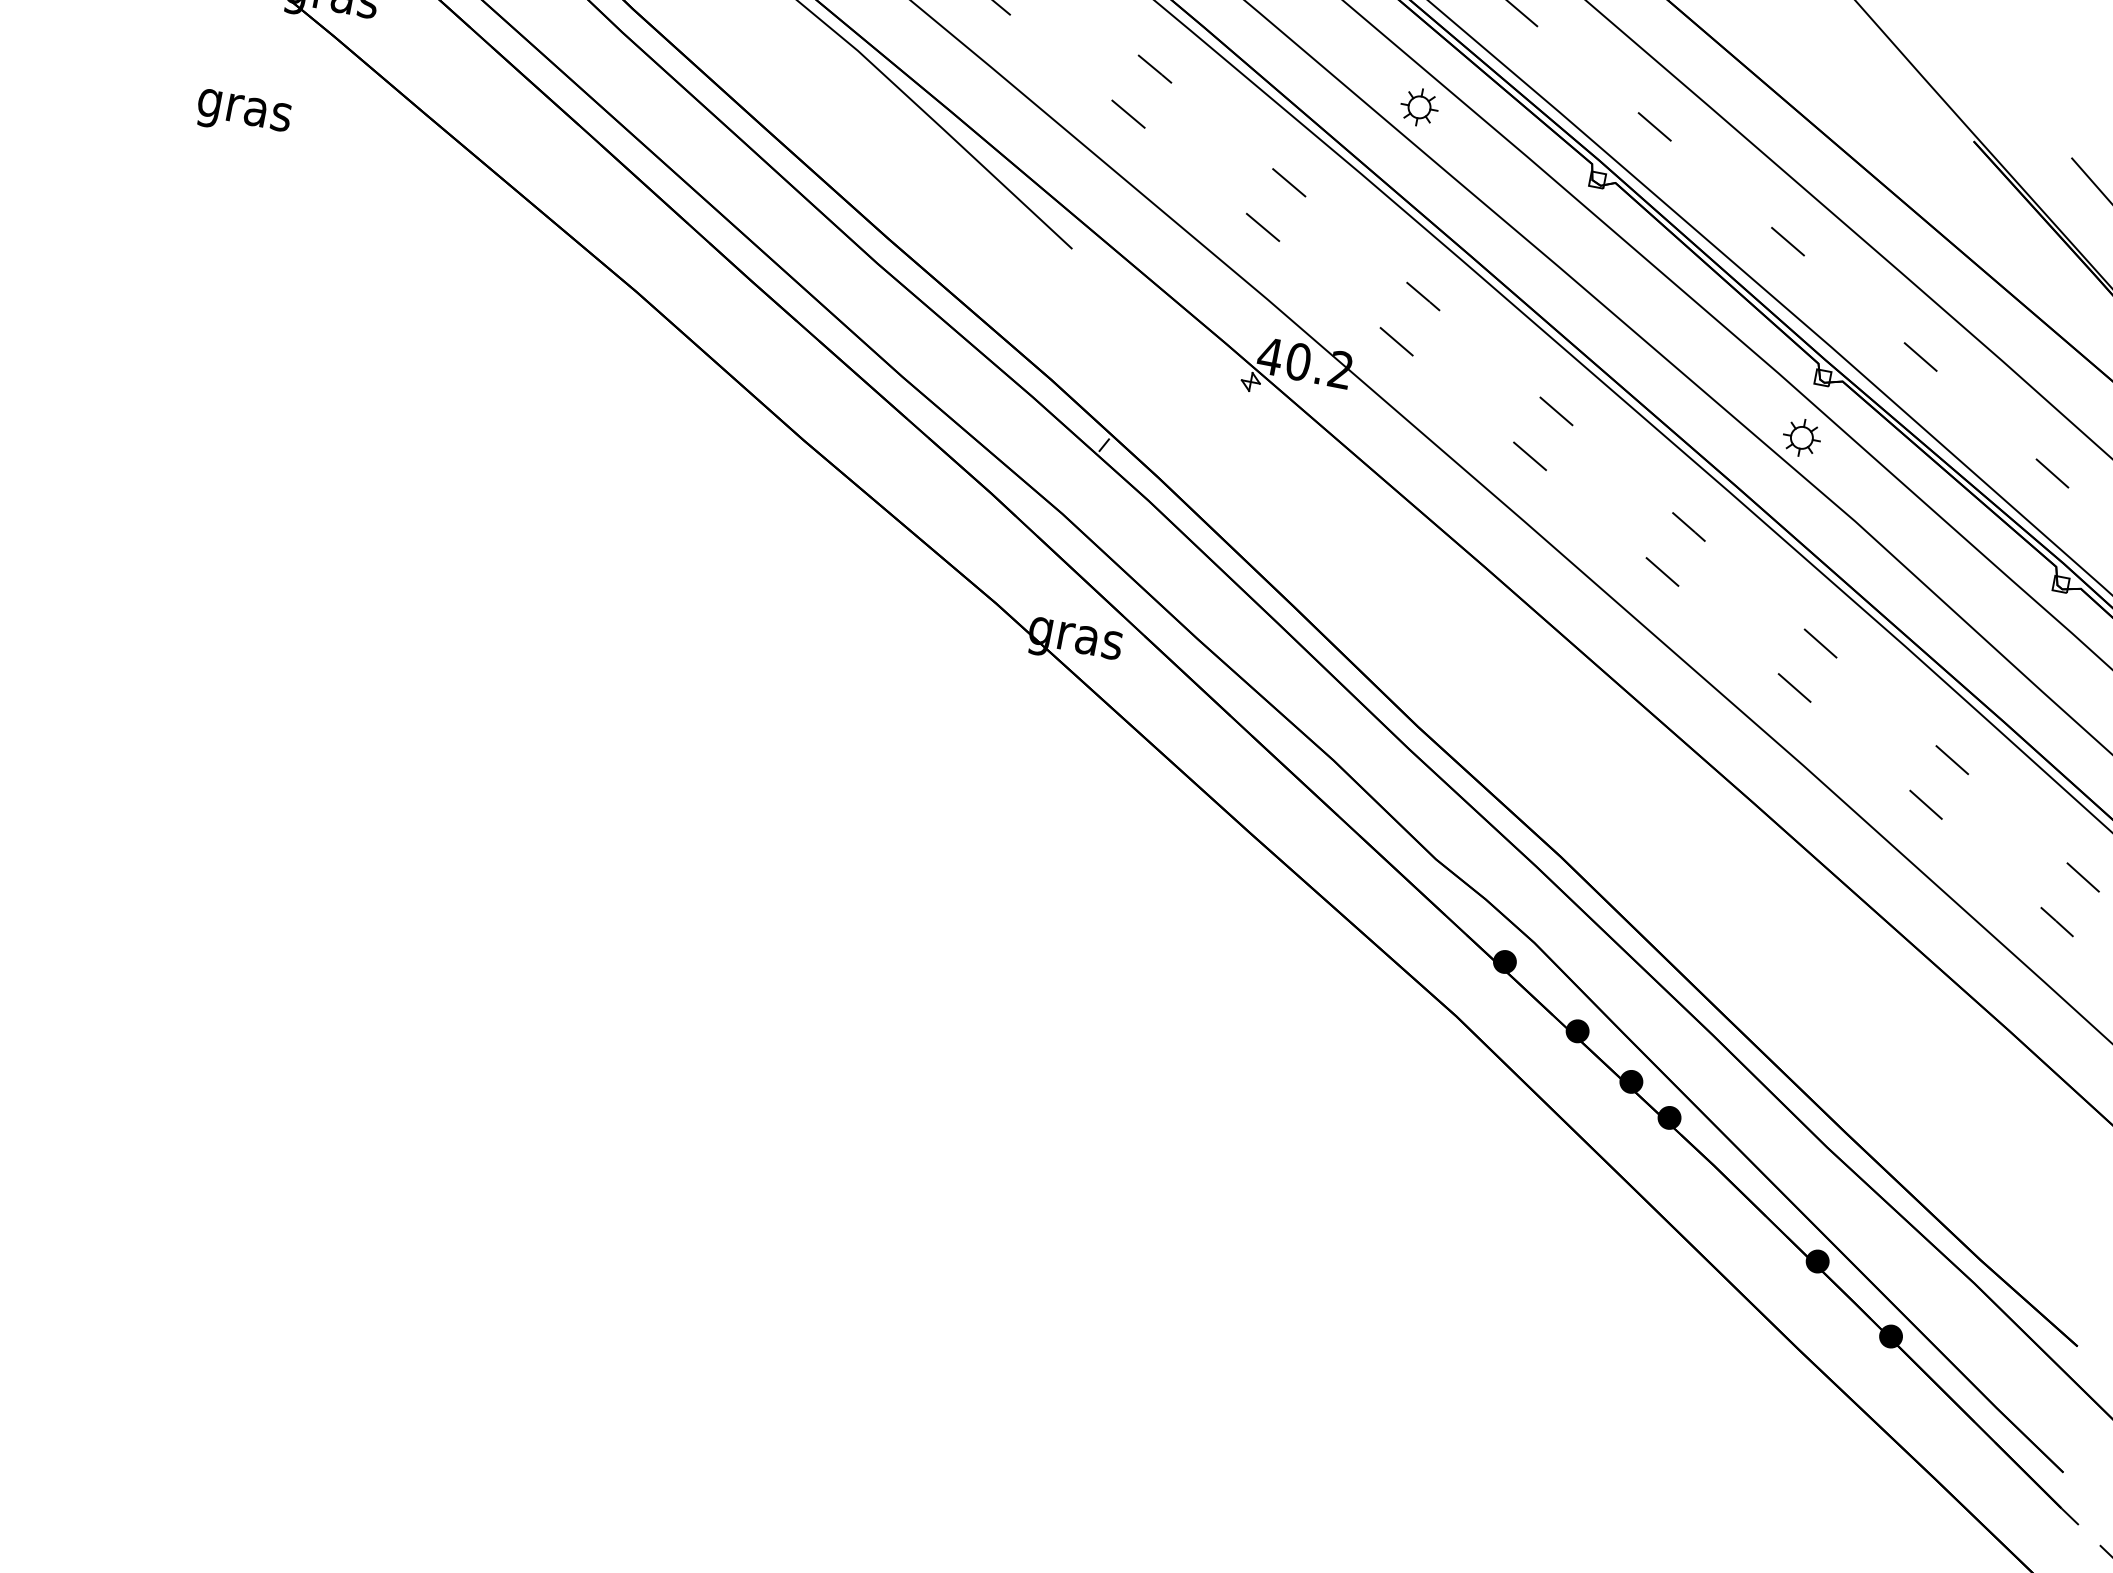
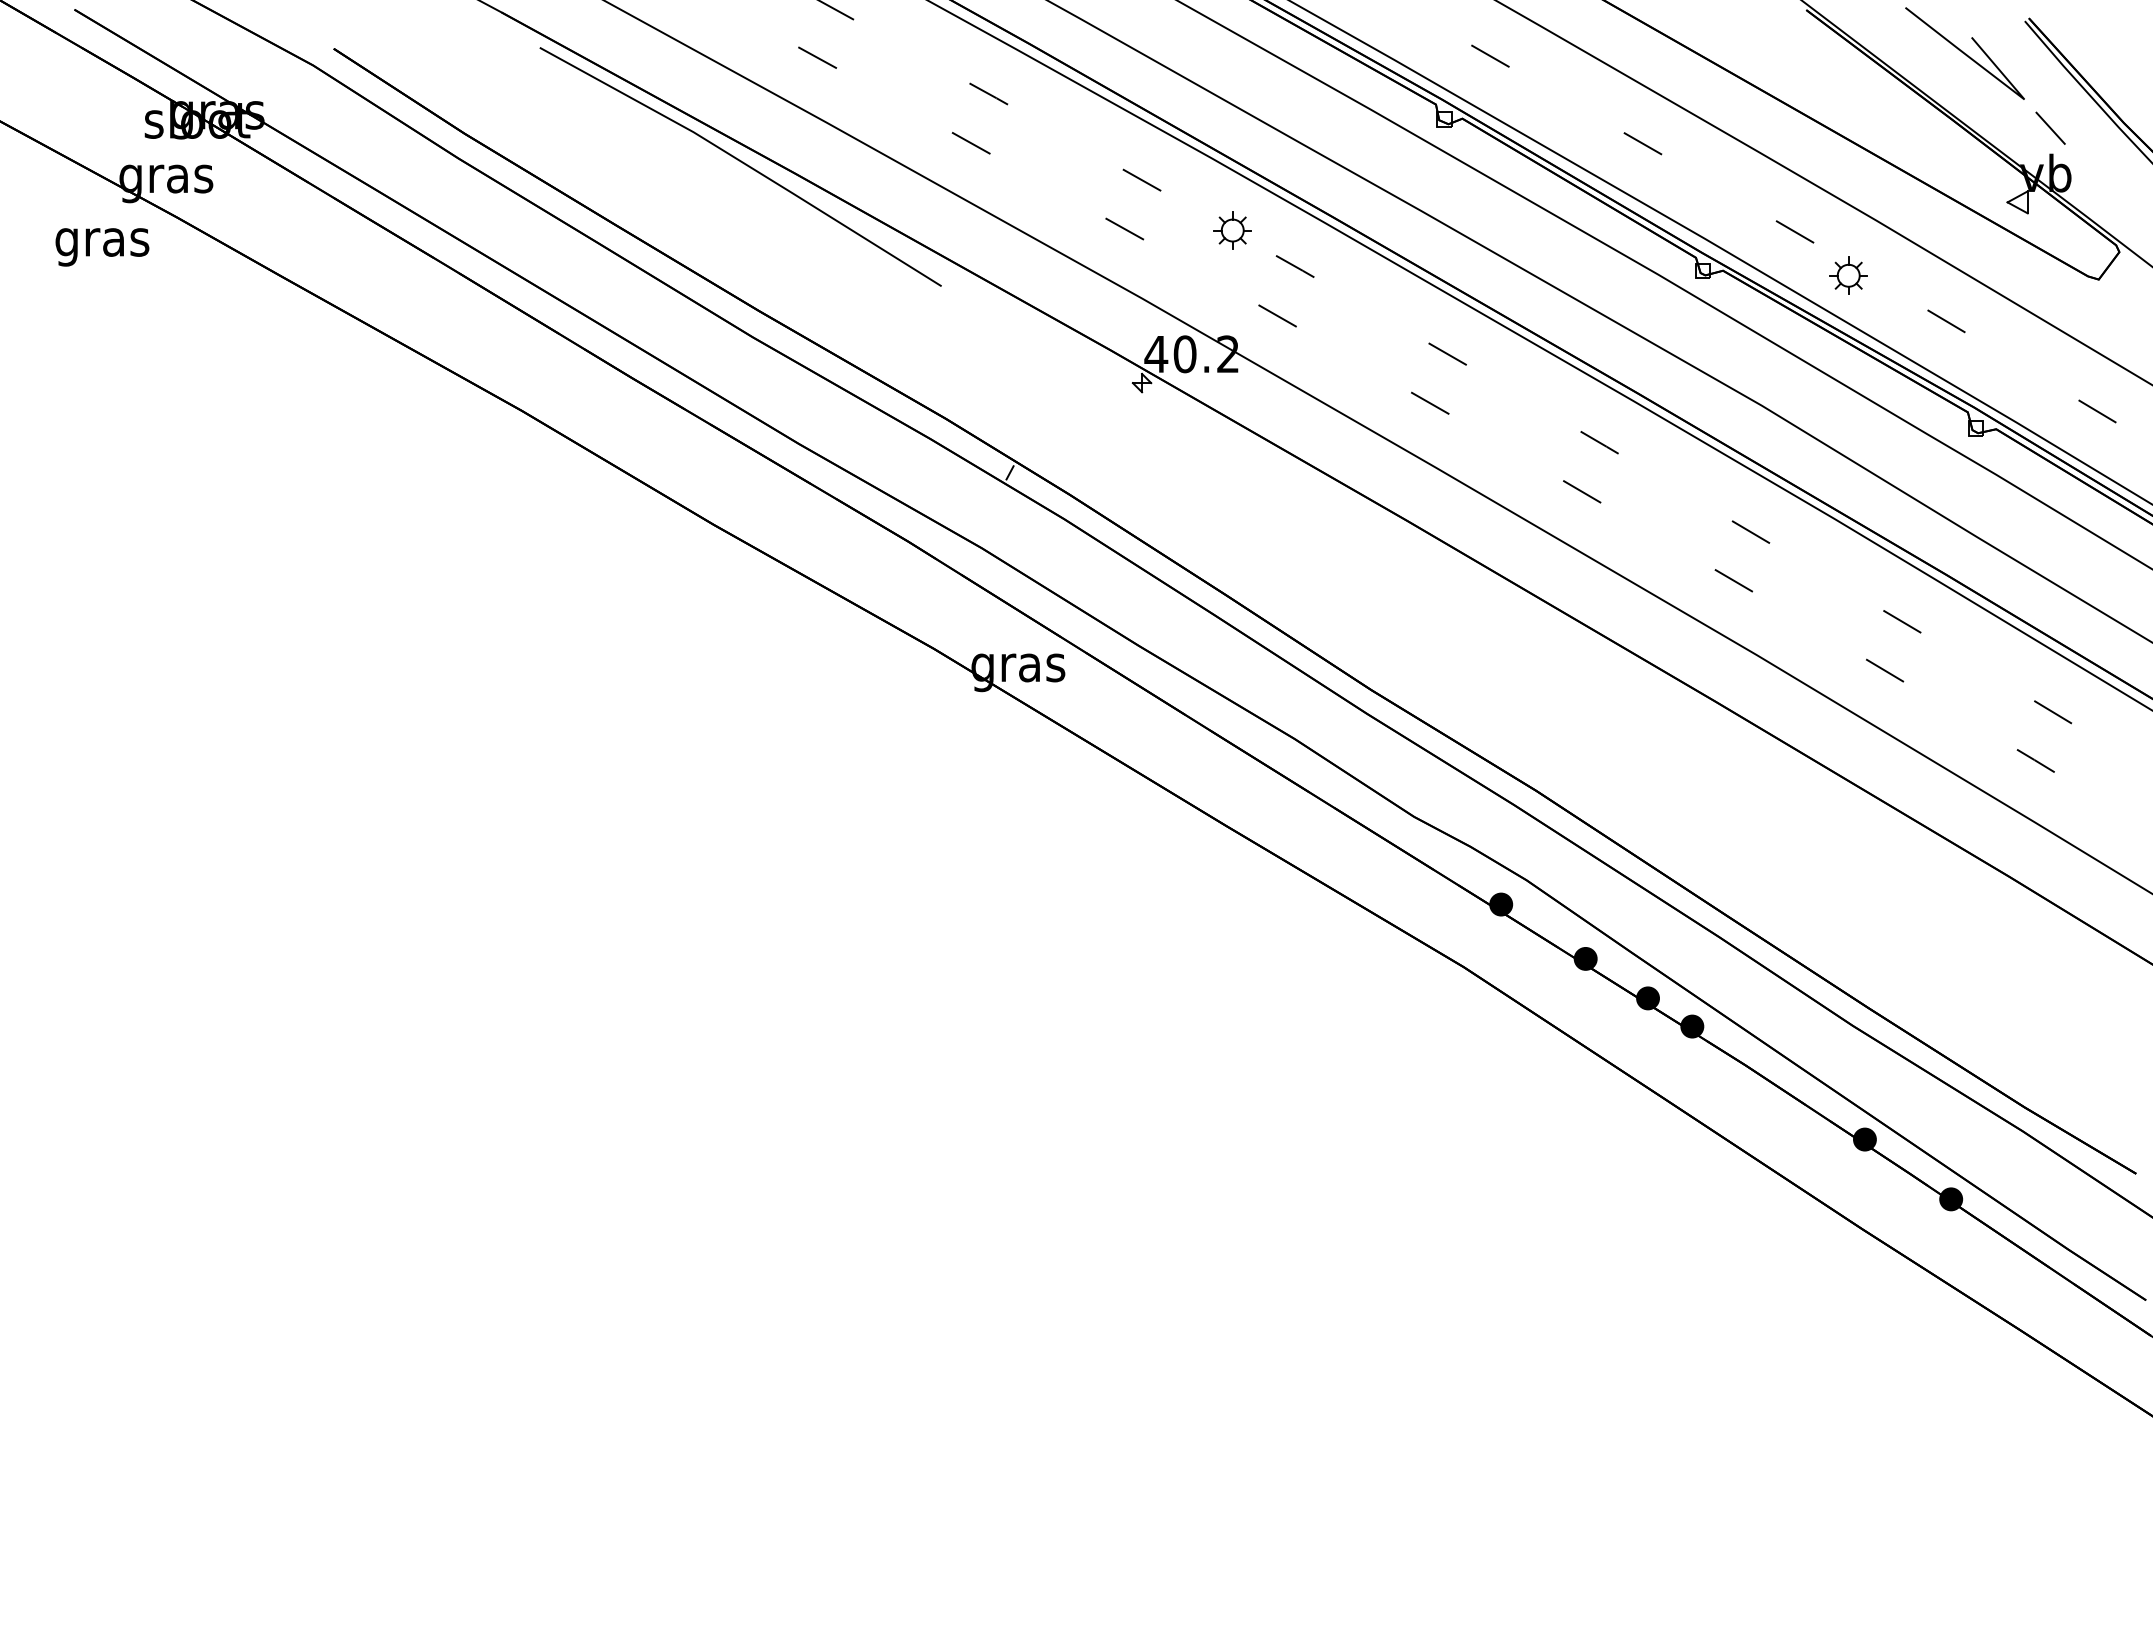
part: (1419, 107) -> (1232, 230), moved
text: (243, 115) -> (102, 247), moved
part: (1801, 437) -> (1848, 275), moved

